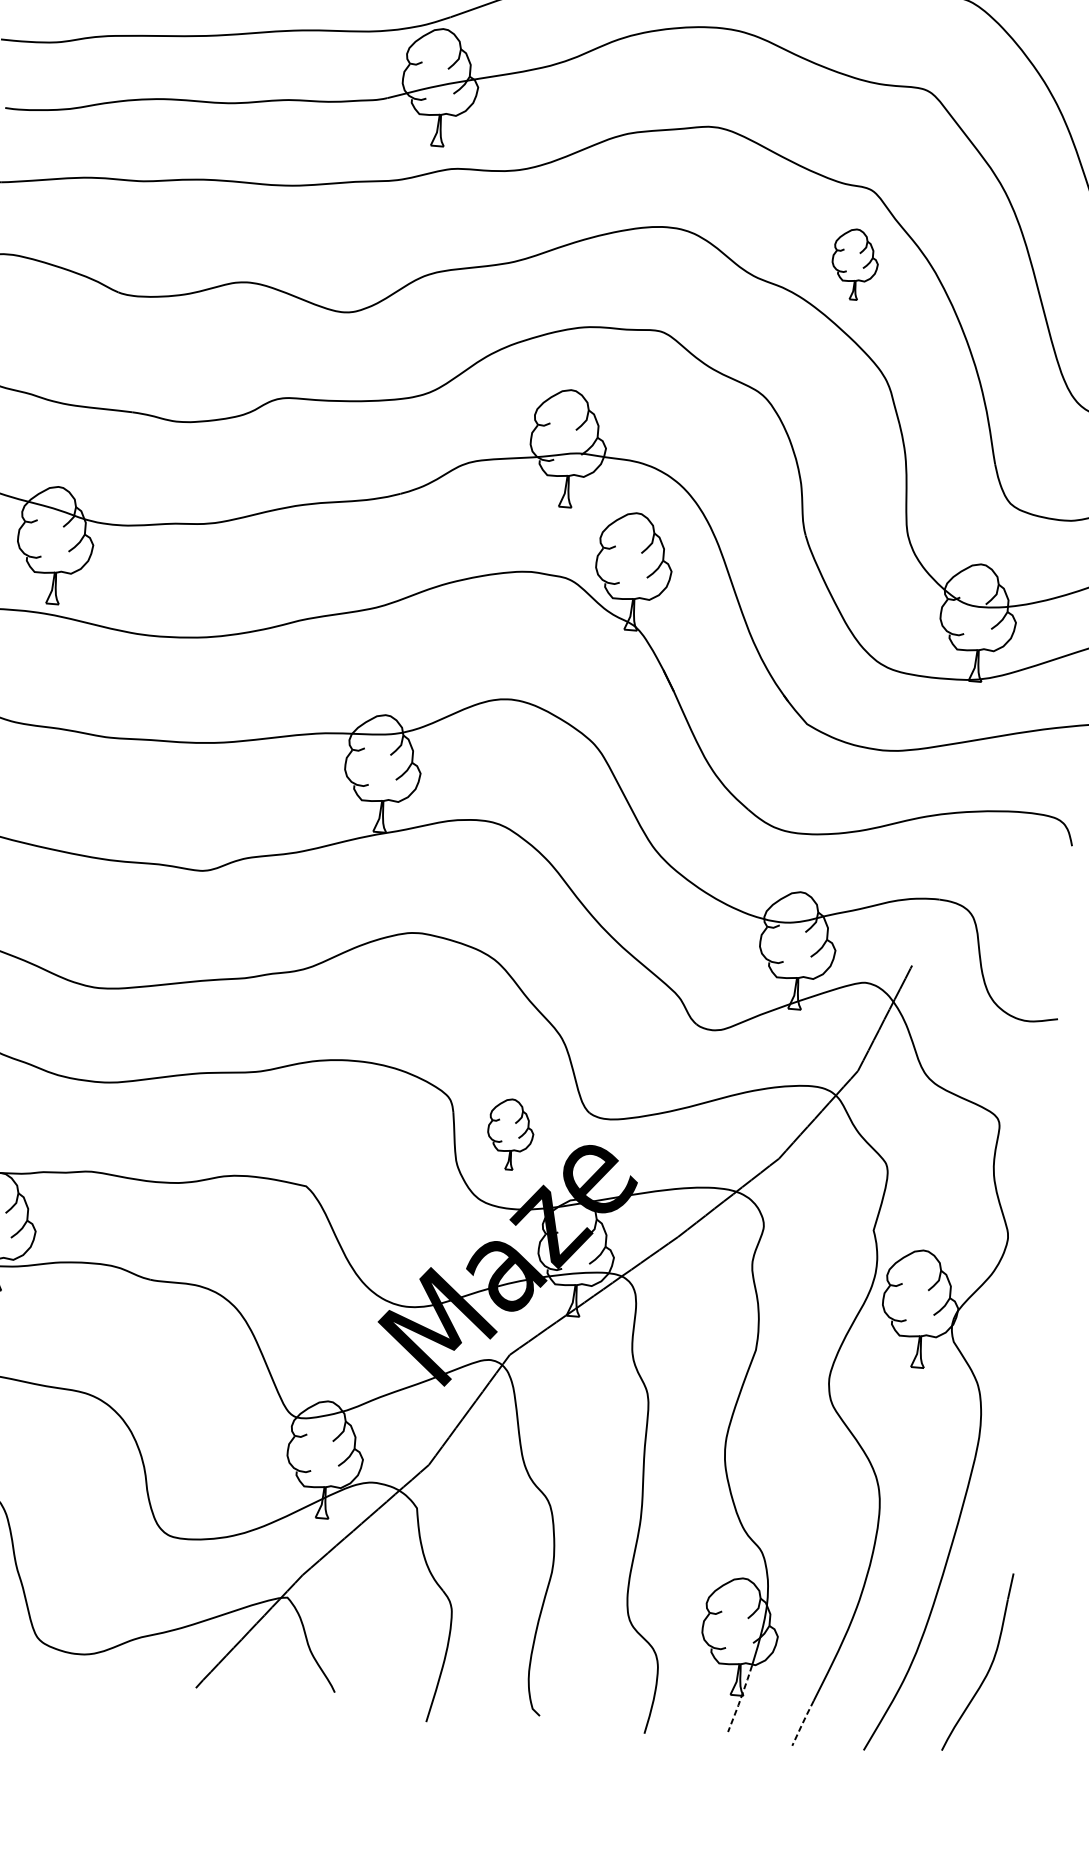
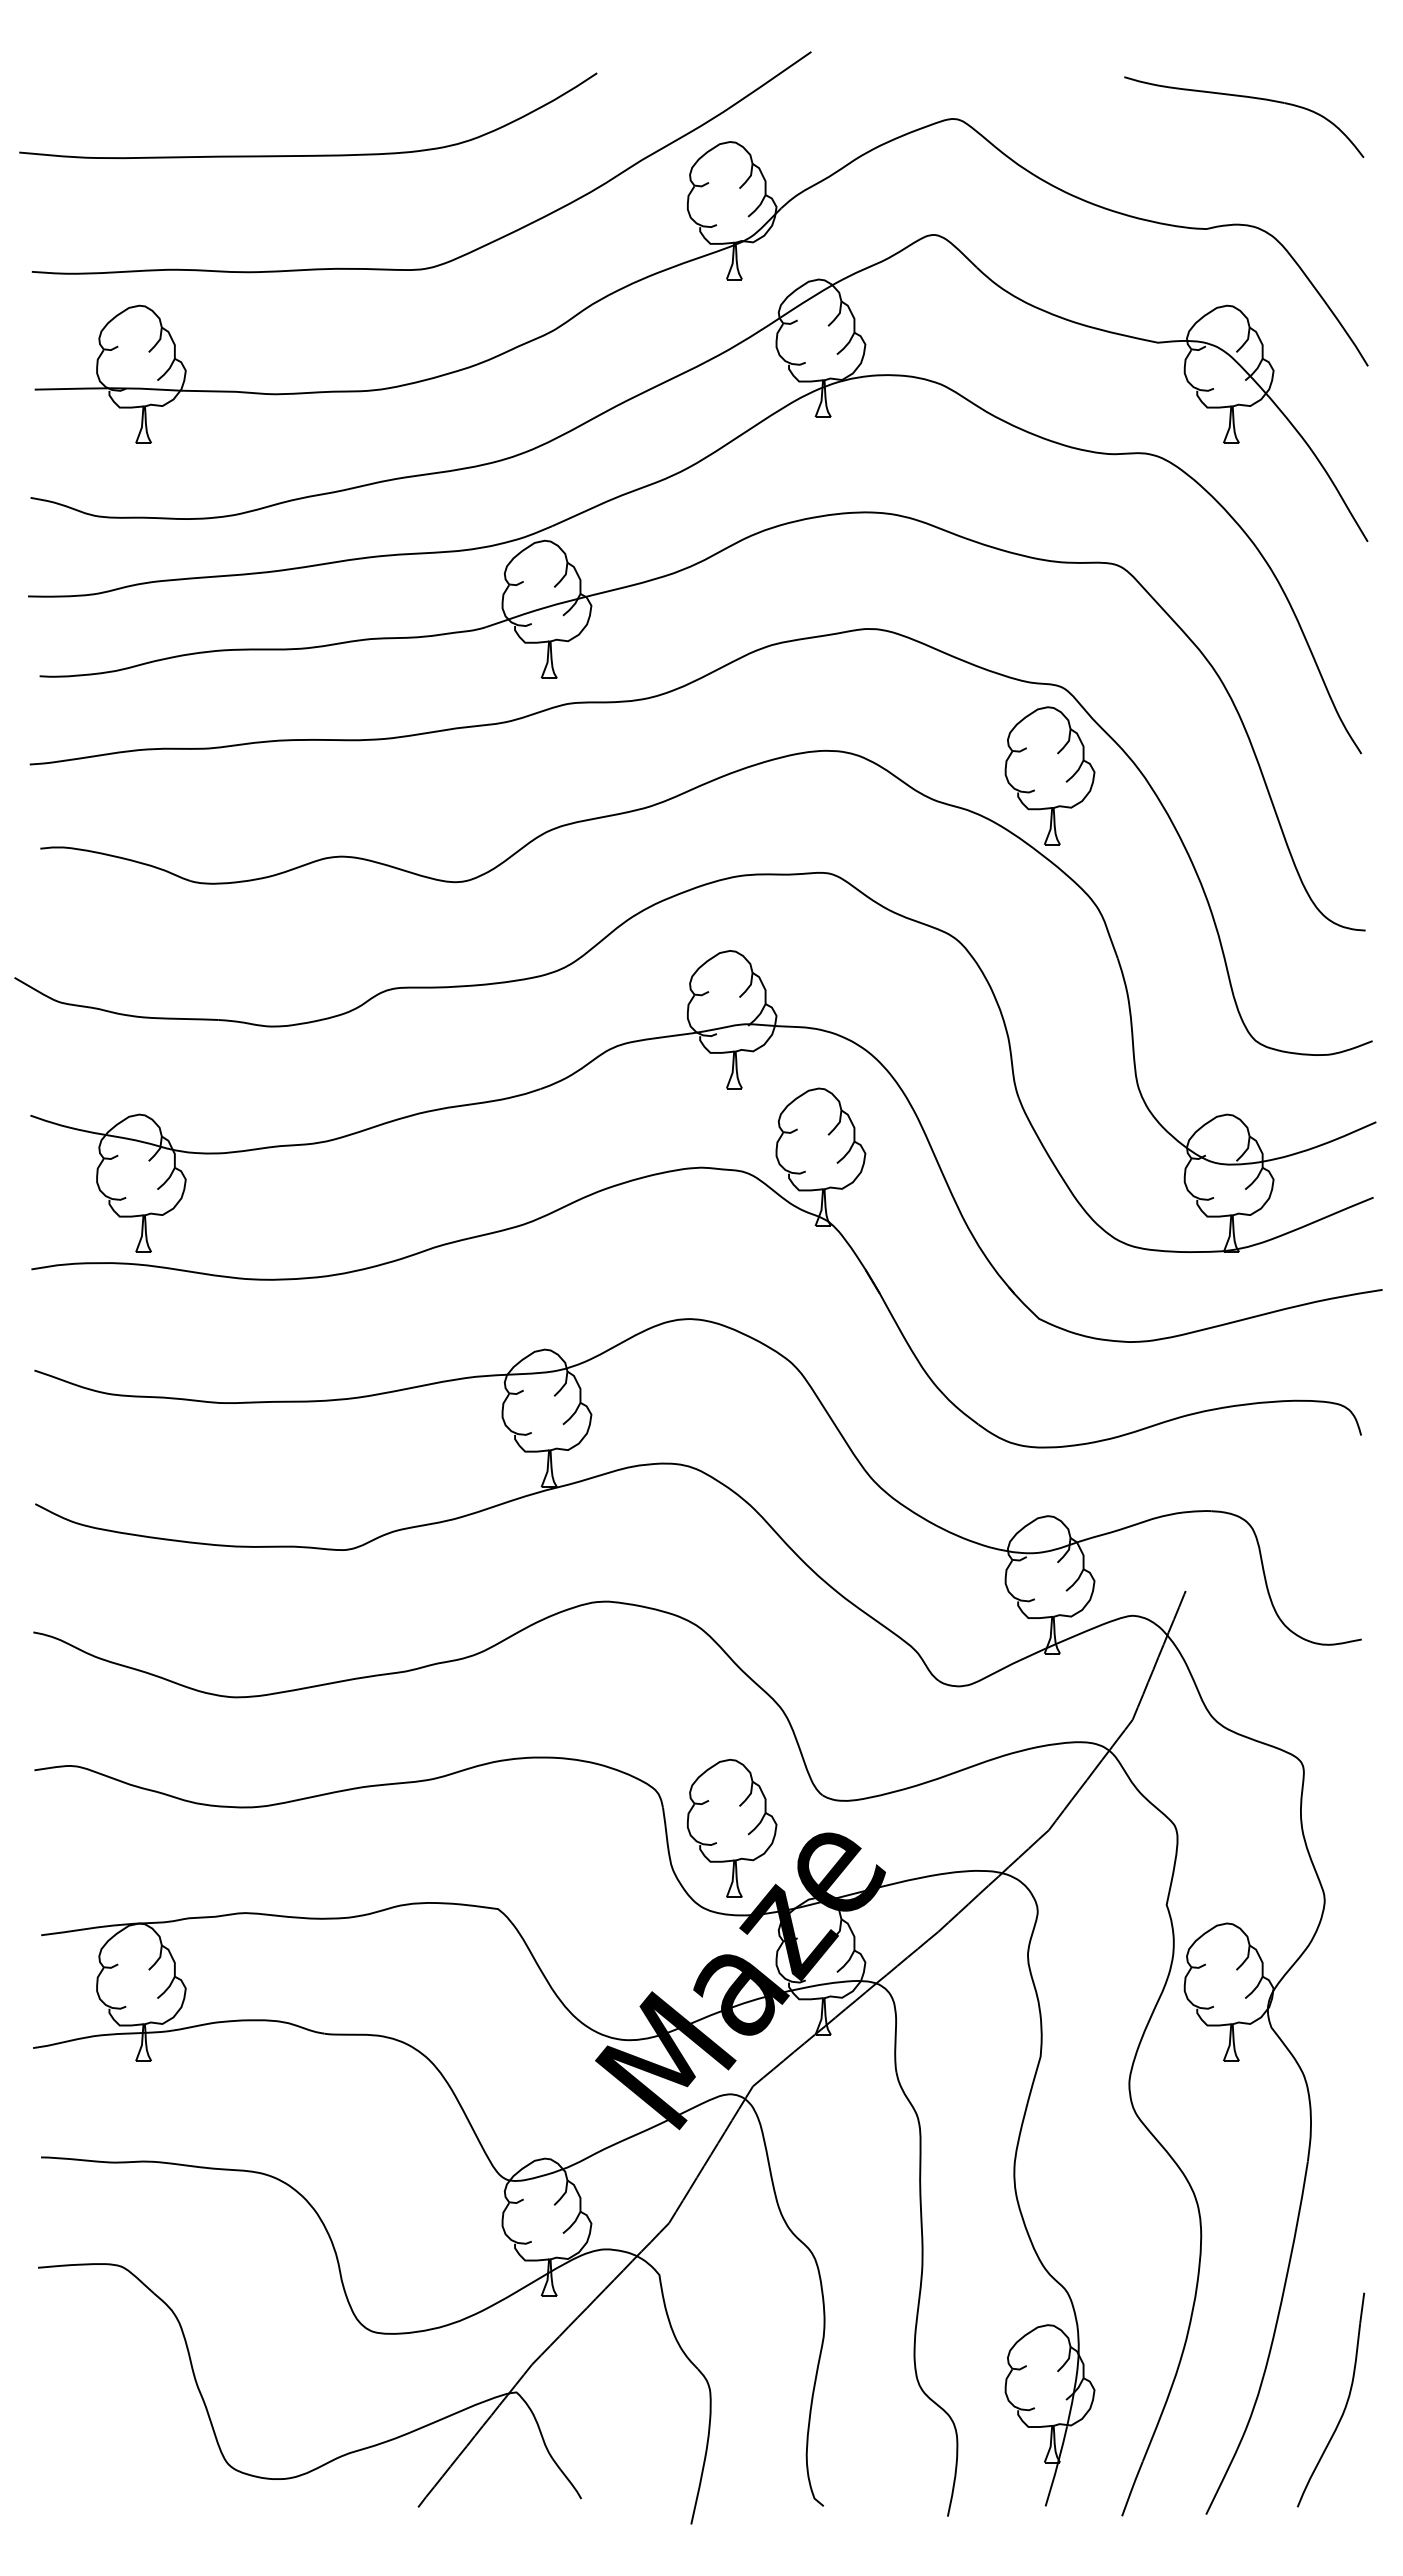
part: (854, 264) -> (1049, 775), size x1.67
part: (510, 1133) -> (732, 1827), size x1.67
line: (741, 1699) -> (1057, 2466), dashed -> solid
line: (803, 1723) -> (1132, 2488), dashed -> solid

